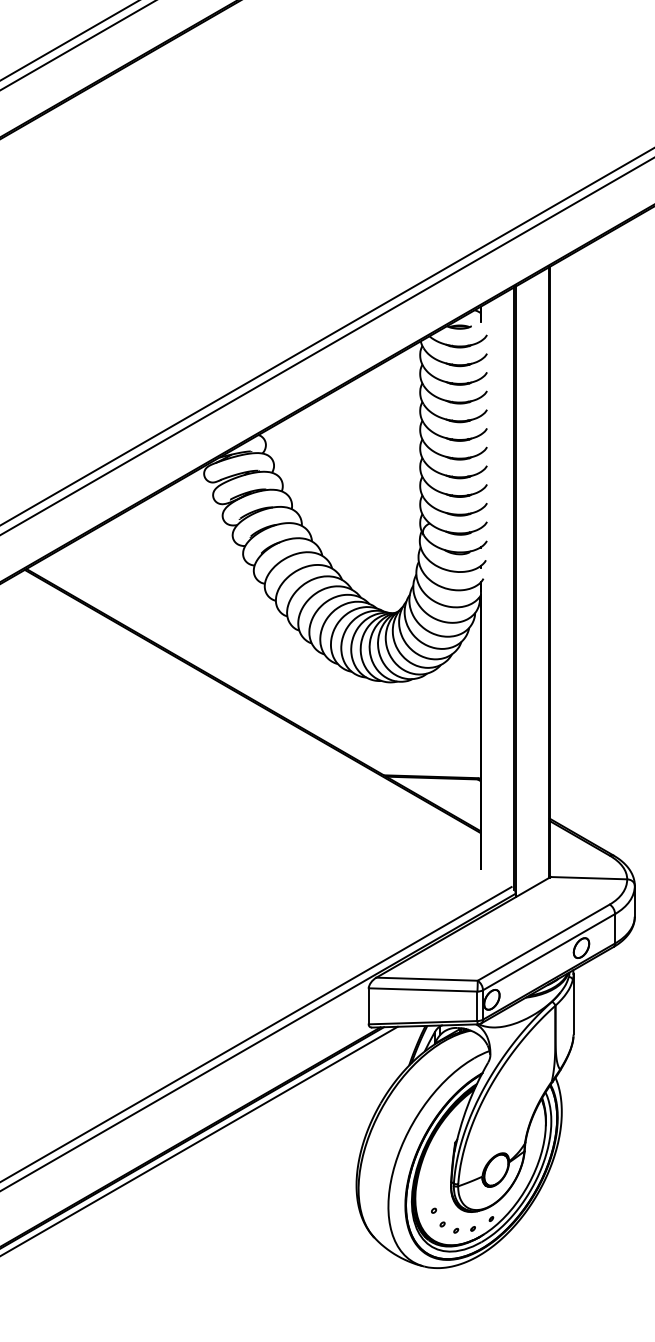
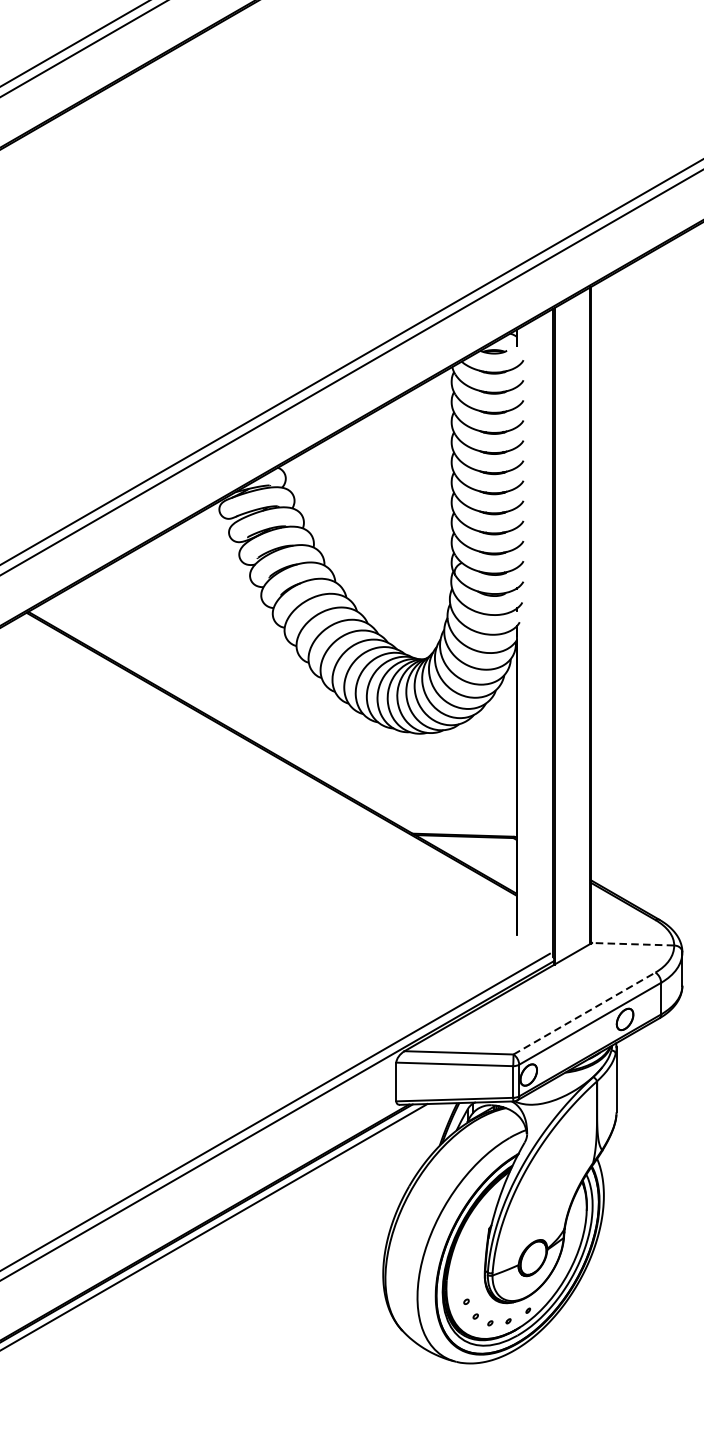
line: (588, 878) -> (632, 944), solid -> dashed
line: (544, 942) -> (585, 1013), solid -> dashed

